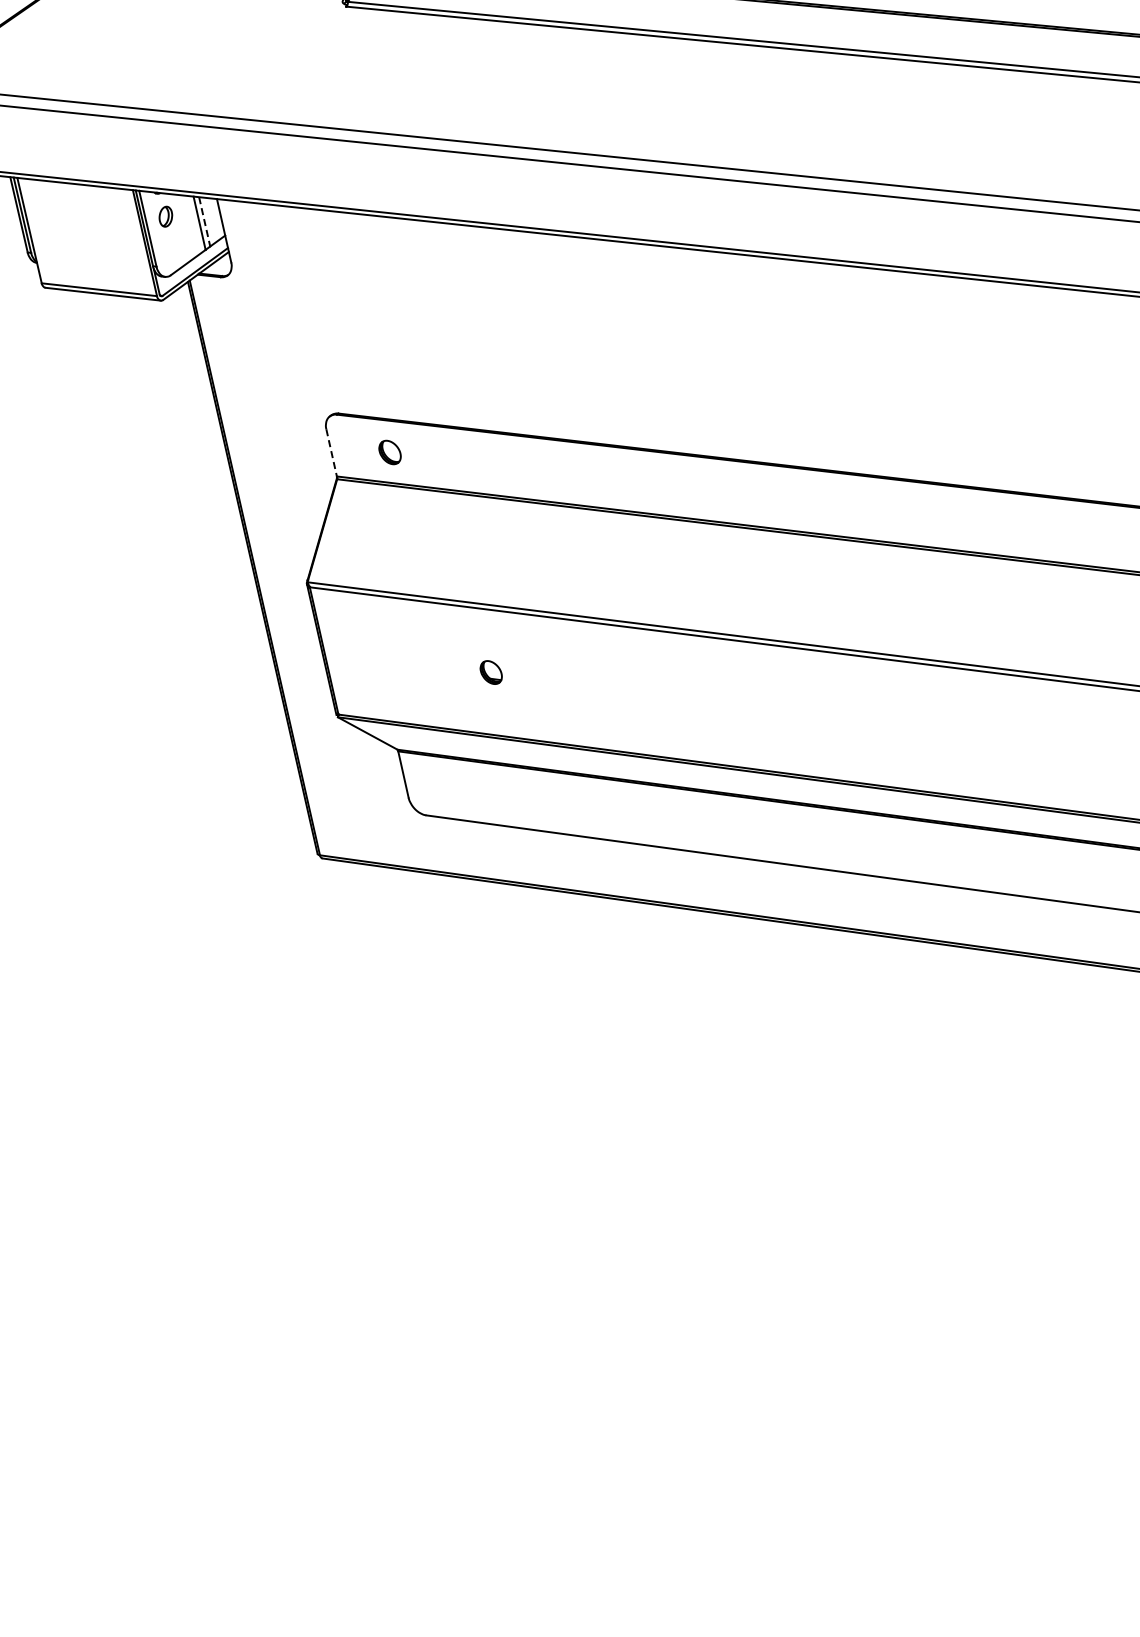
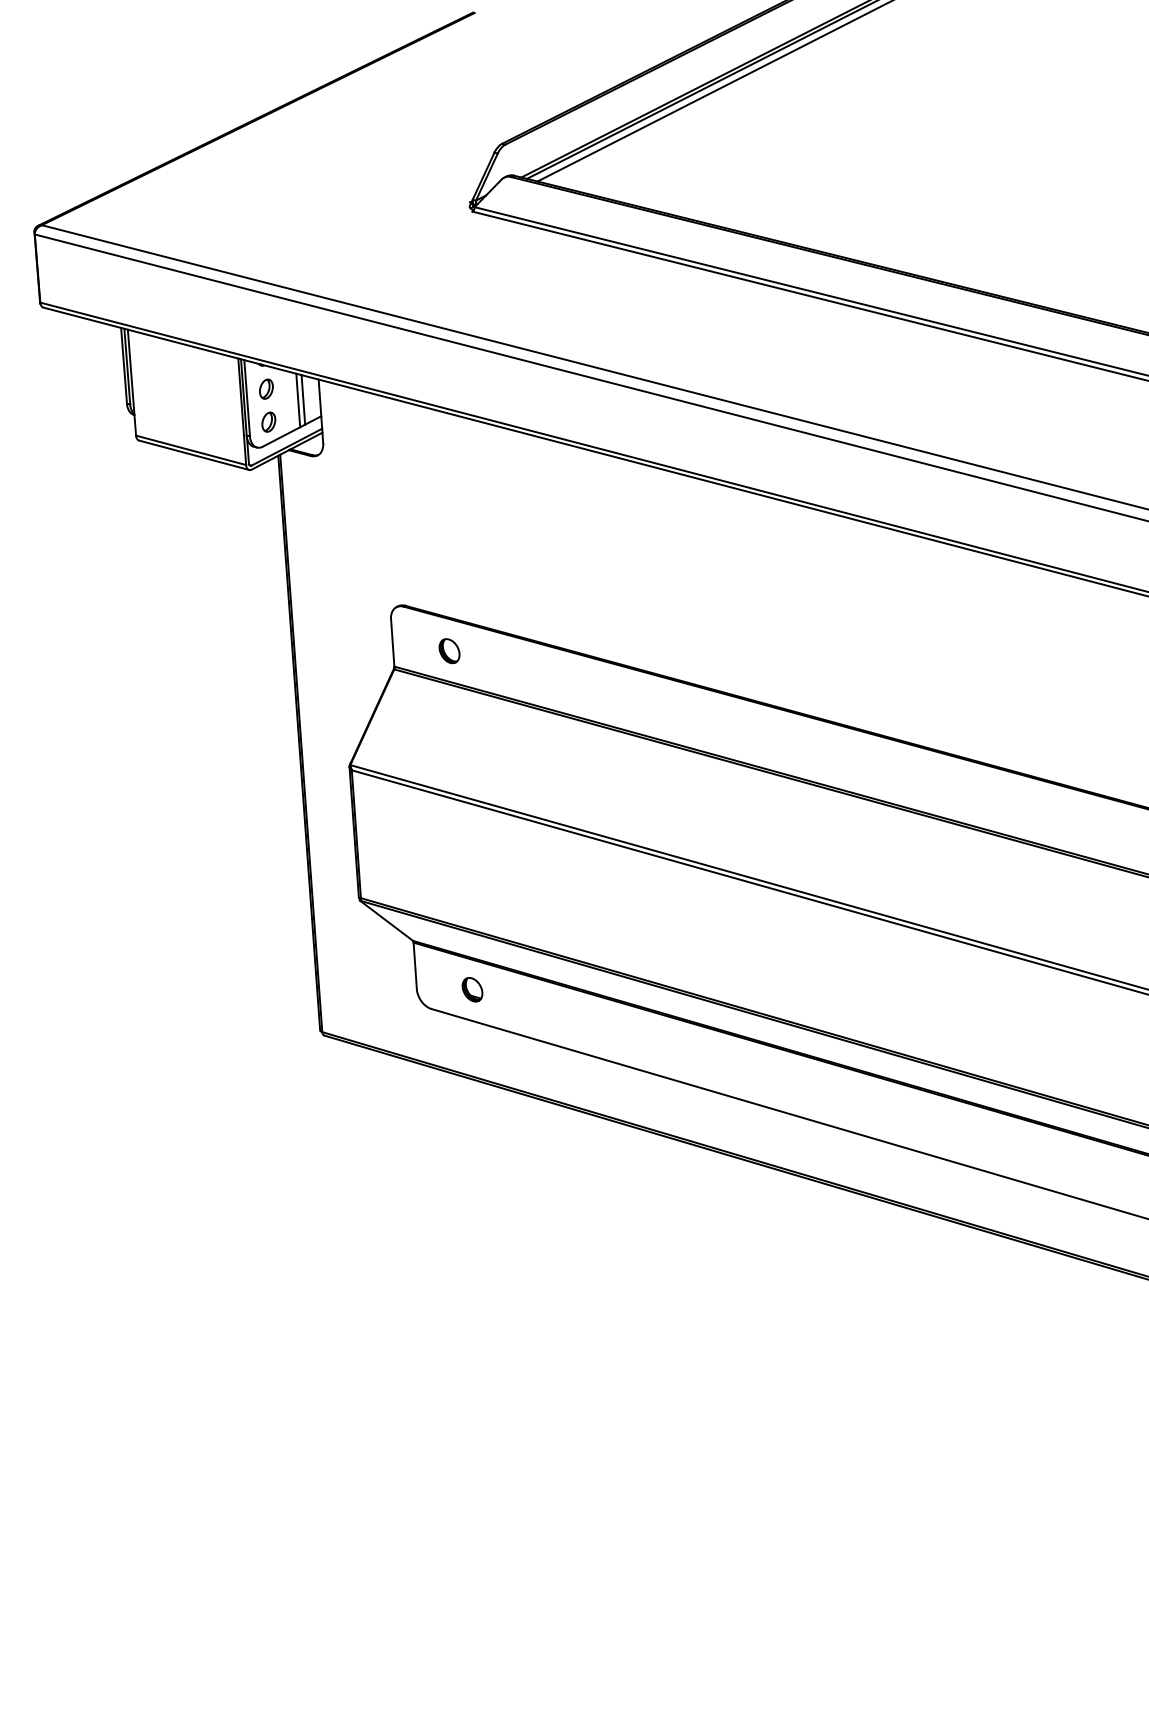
line: (204, 221) -> (303, 399), dashed -> solid
part: (172, 248) -> (268, 421), added
line: (331, 452) -> (392, 642), dashed -> solid
part: (491, 672) -> (472, 989), moved

